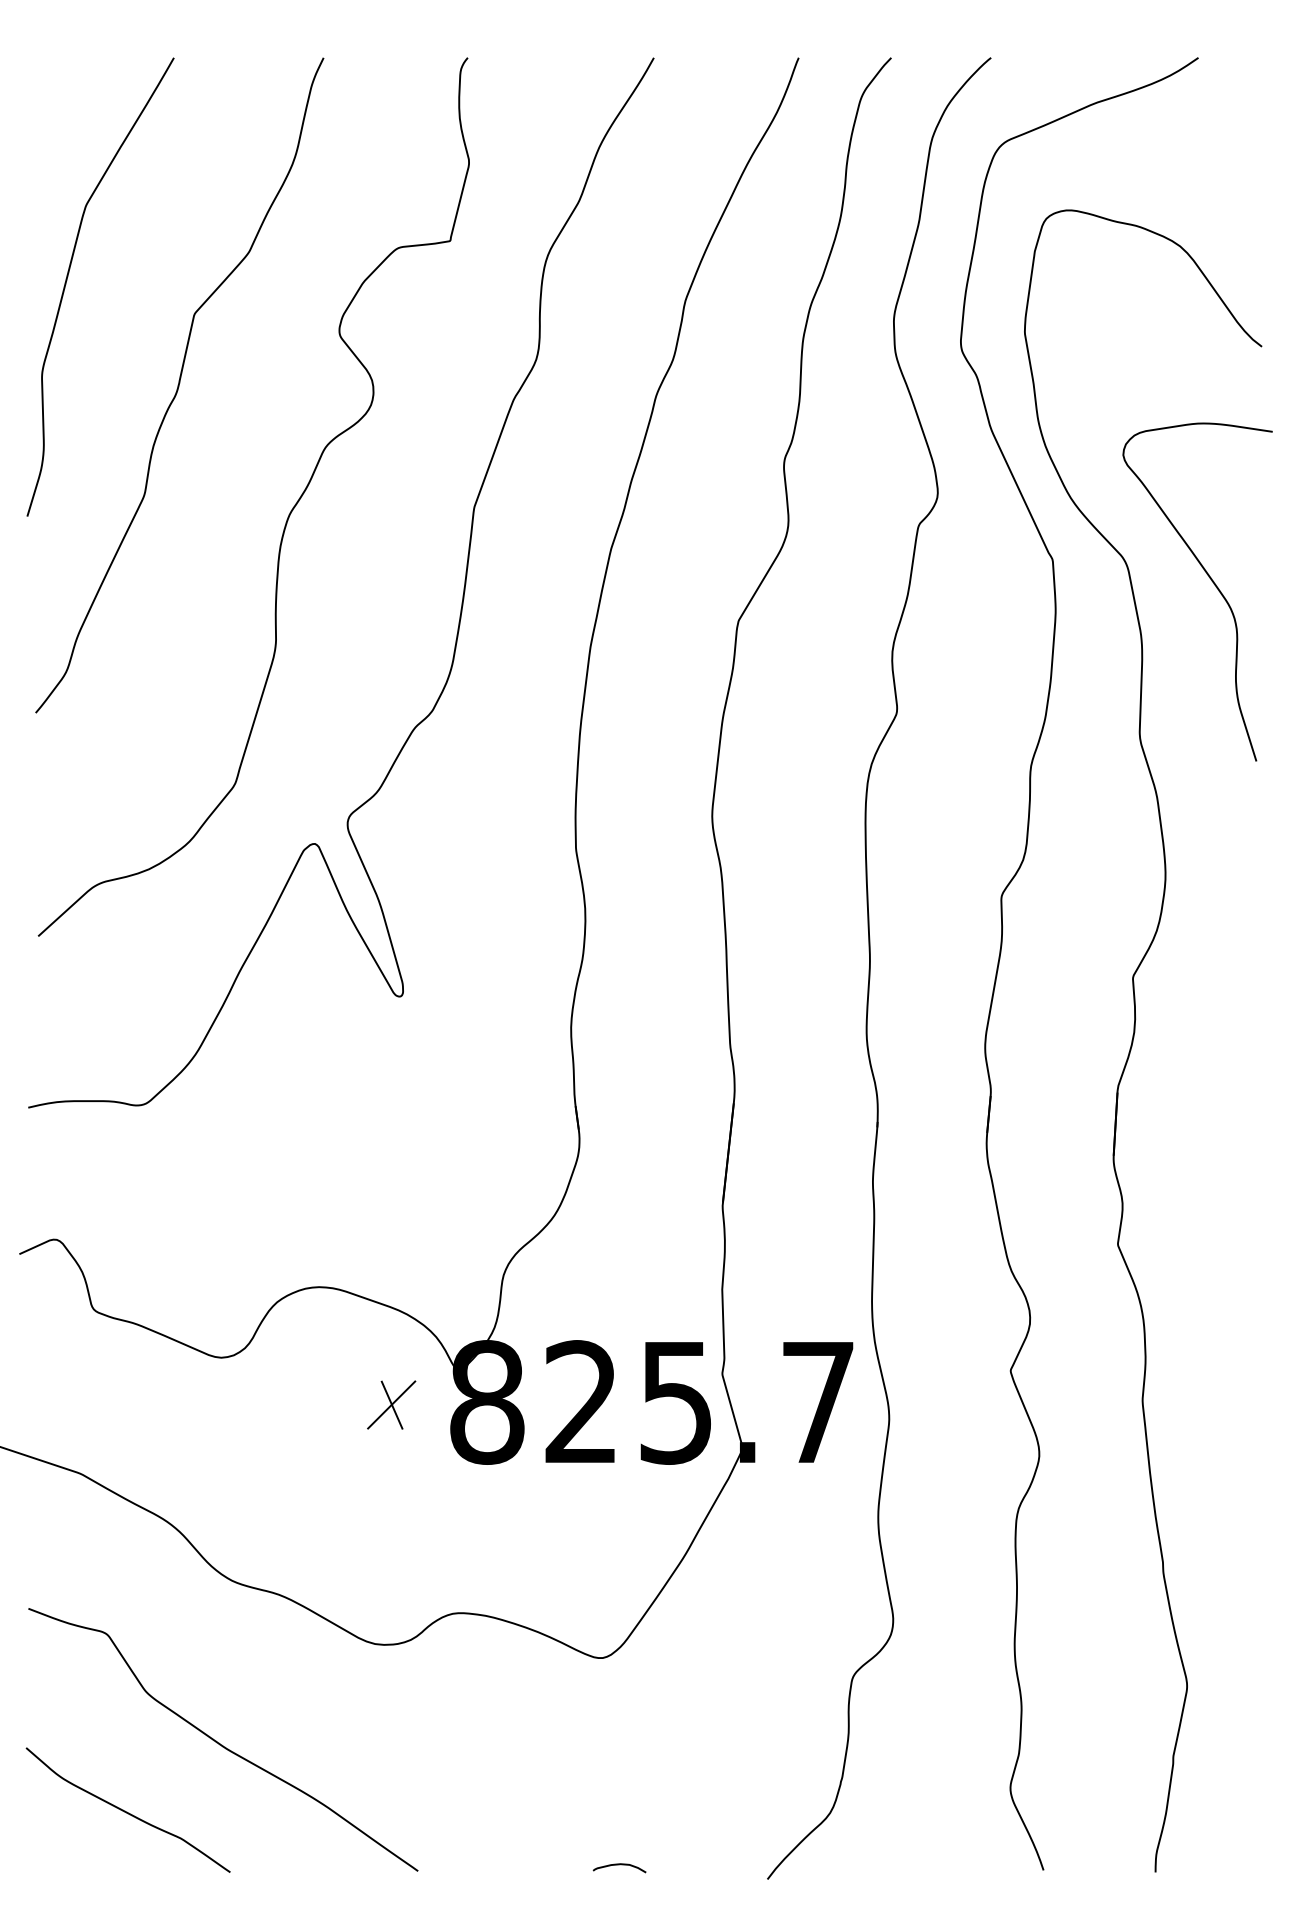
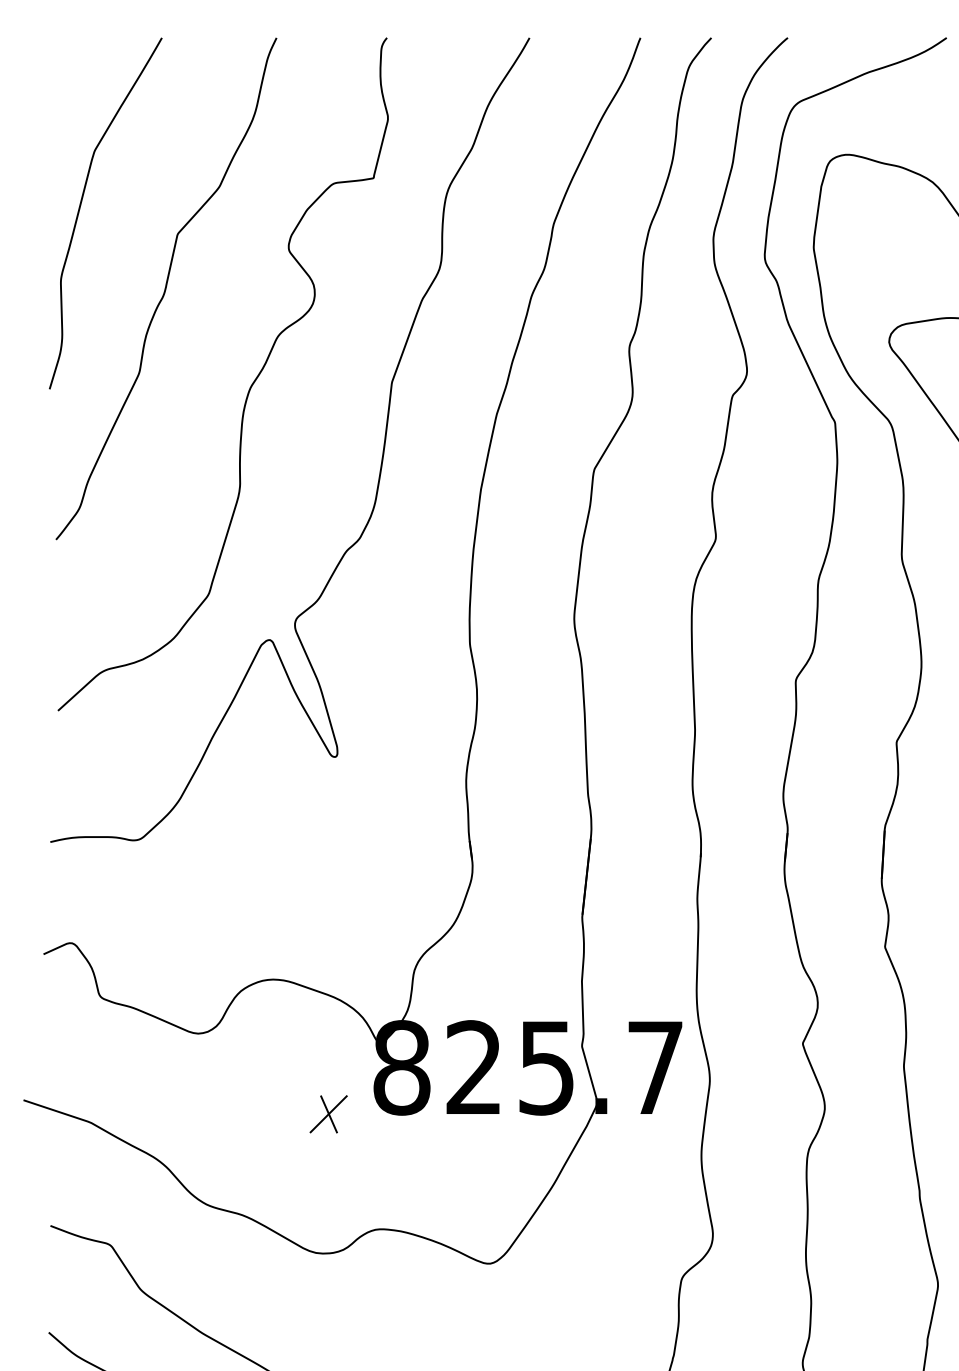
part: (391, 1404) -> (328, 1113), moved

